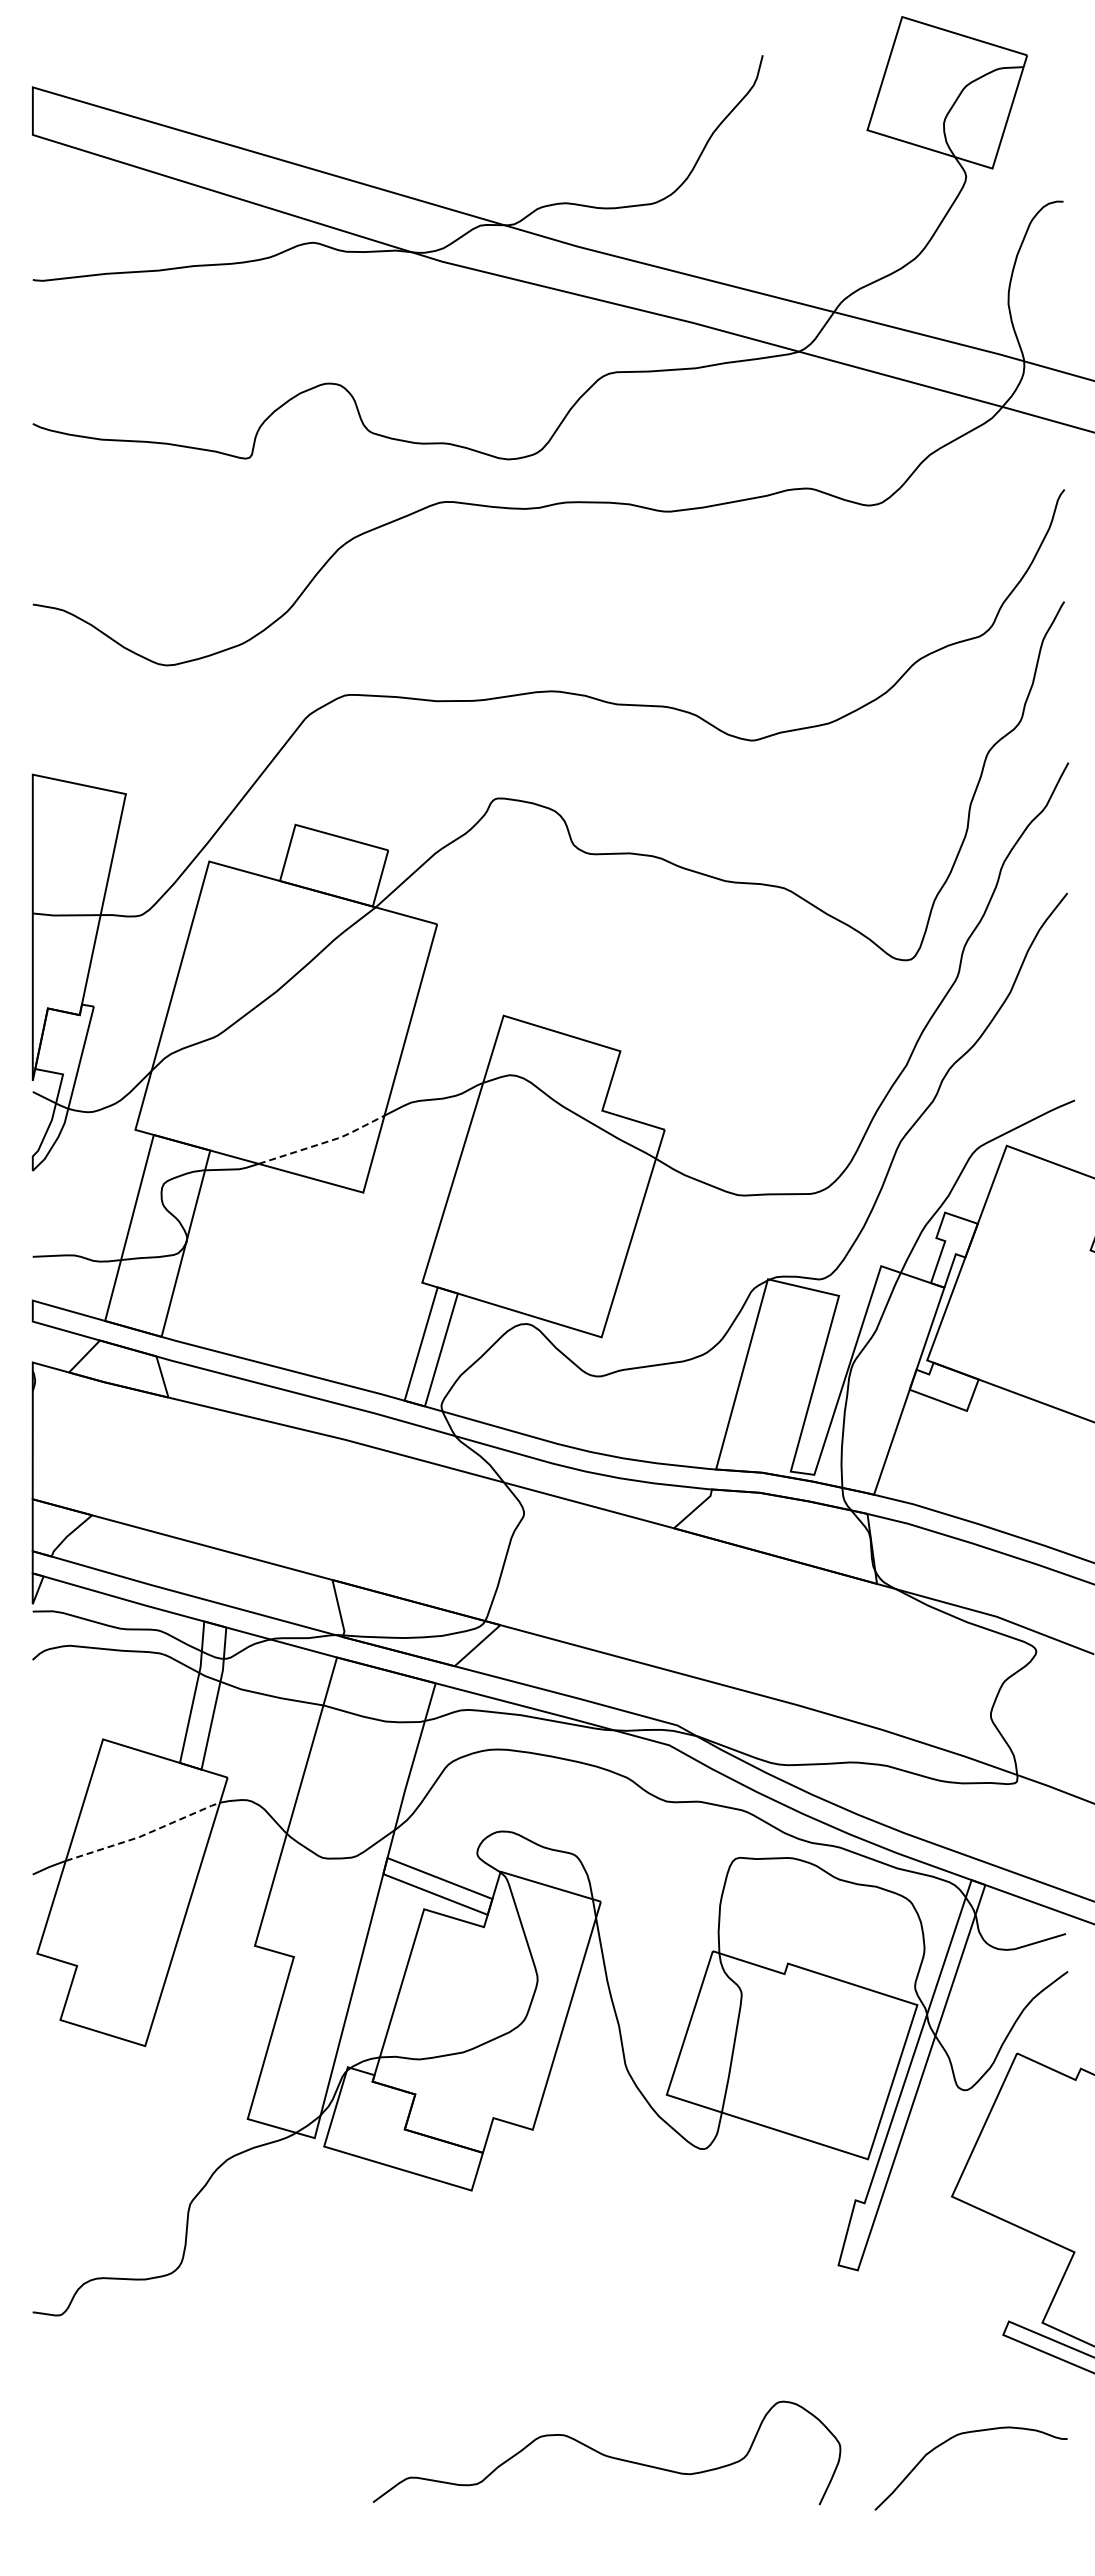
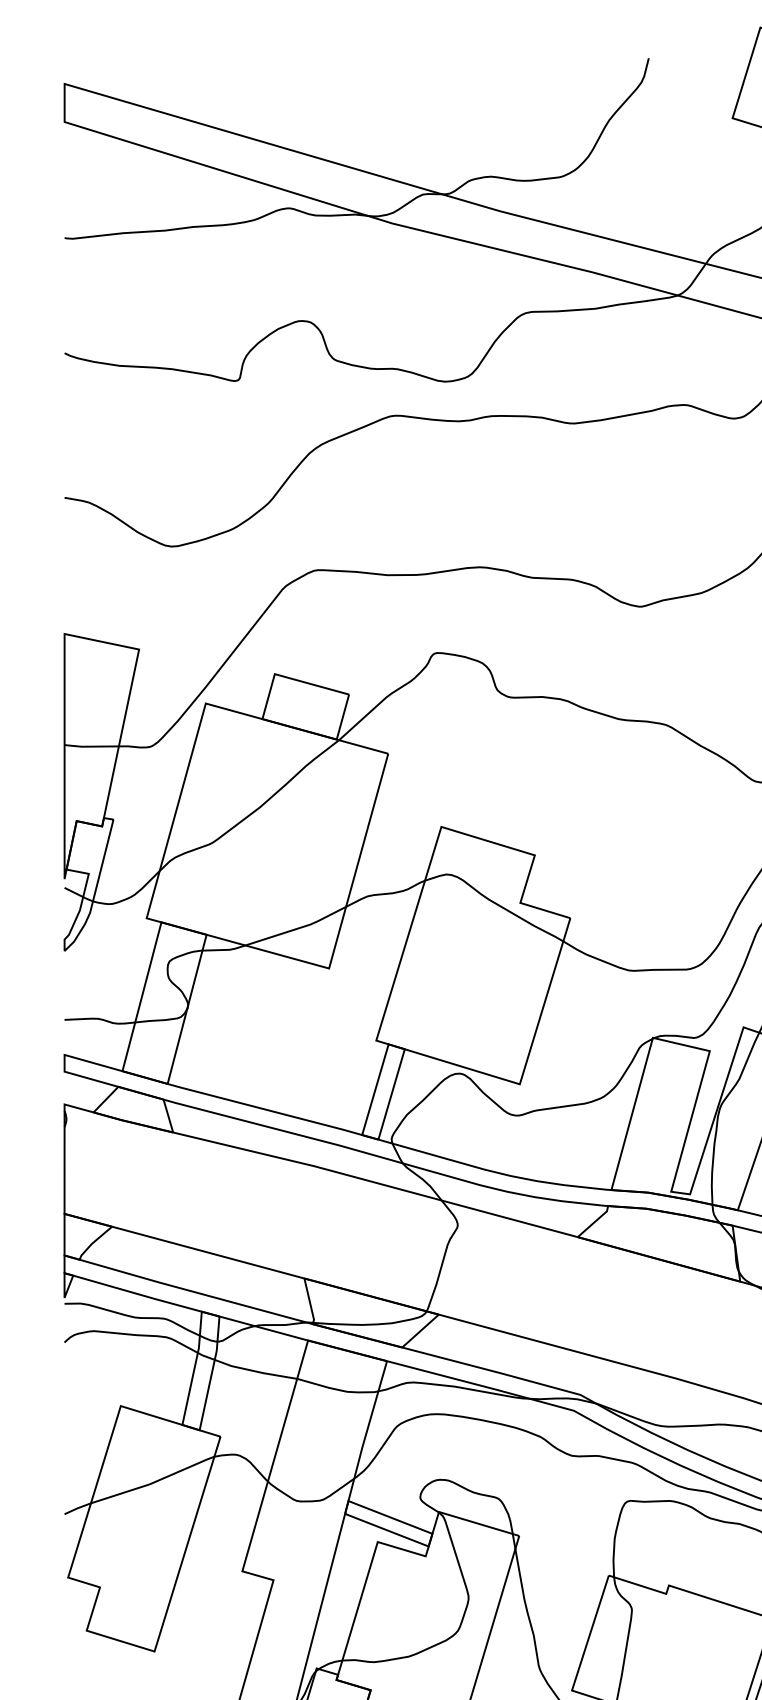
line: (324, 1142) -> (298, 928), dashed -> solid
line: (144, 1834) -> (153, 1482), dashed -> solid

